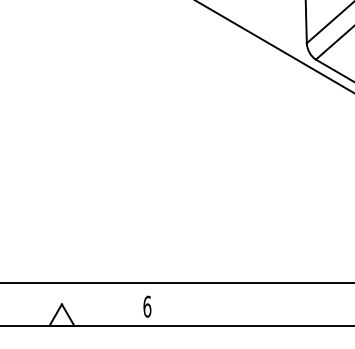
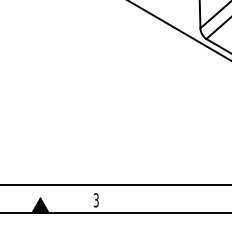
text: (146, 306) -> (95, 200), 6 -> 3
fill: (61, 314) -> (40, 205), added

